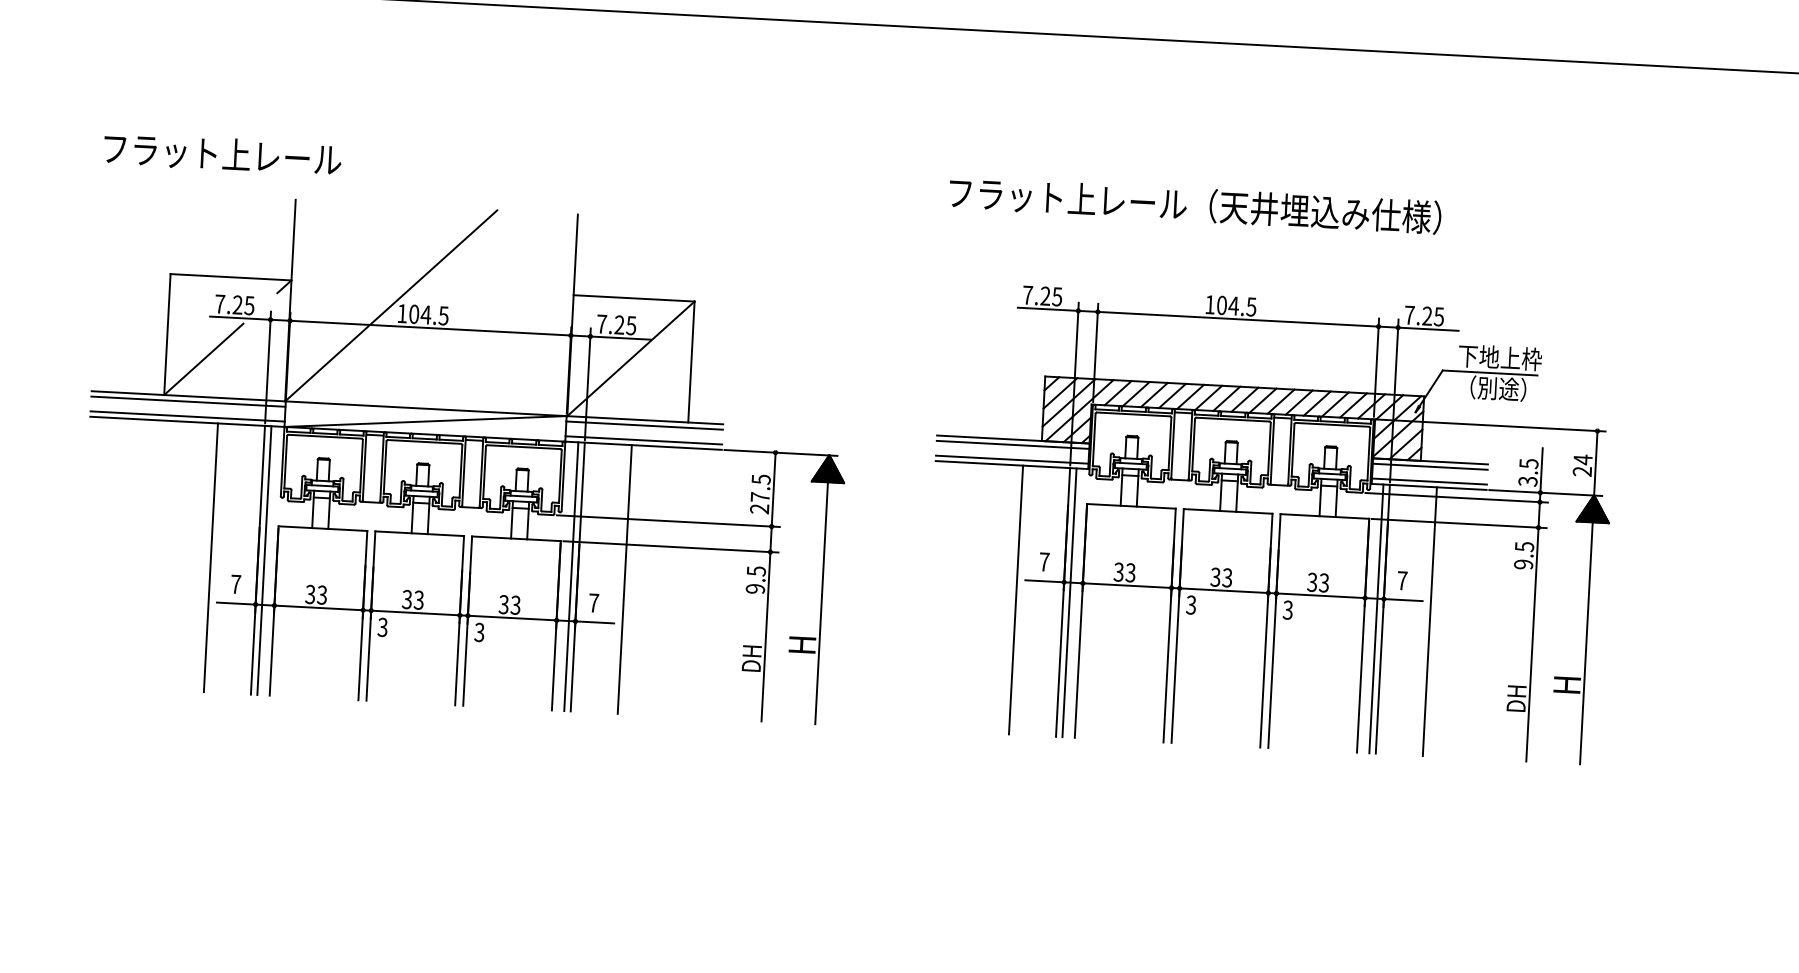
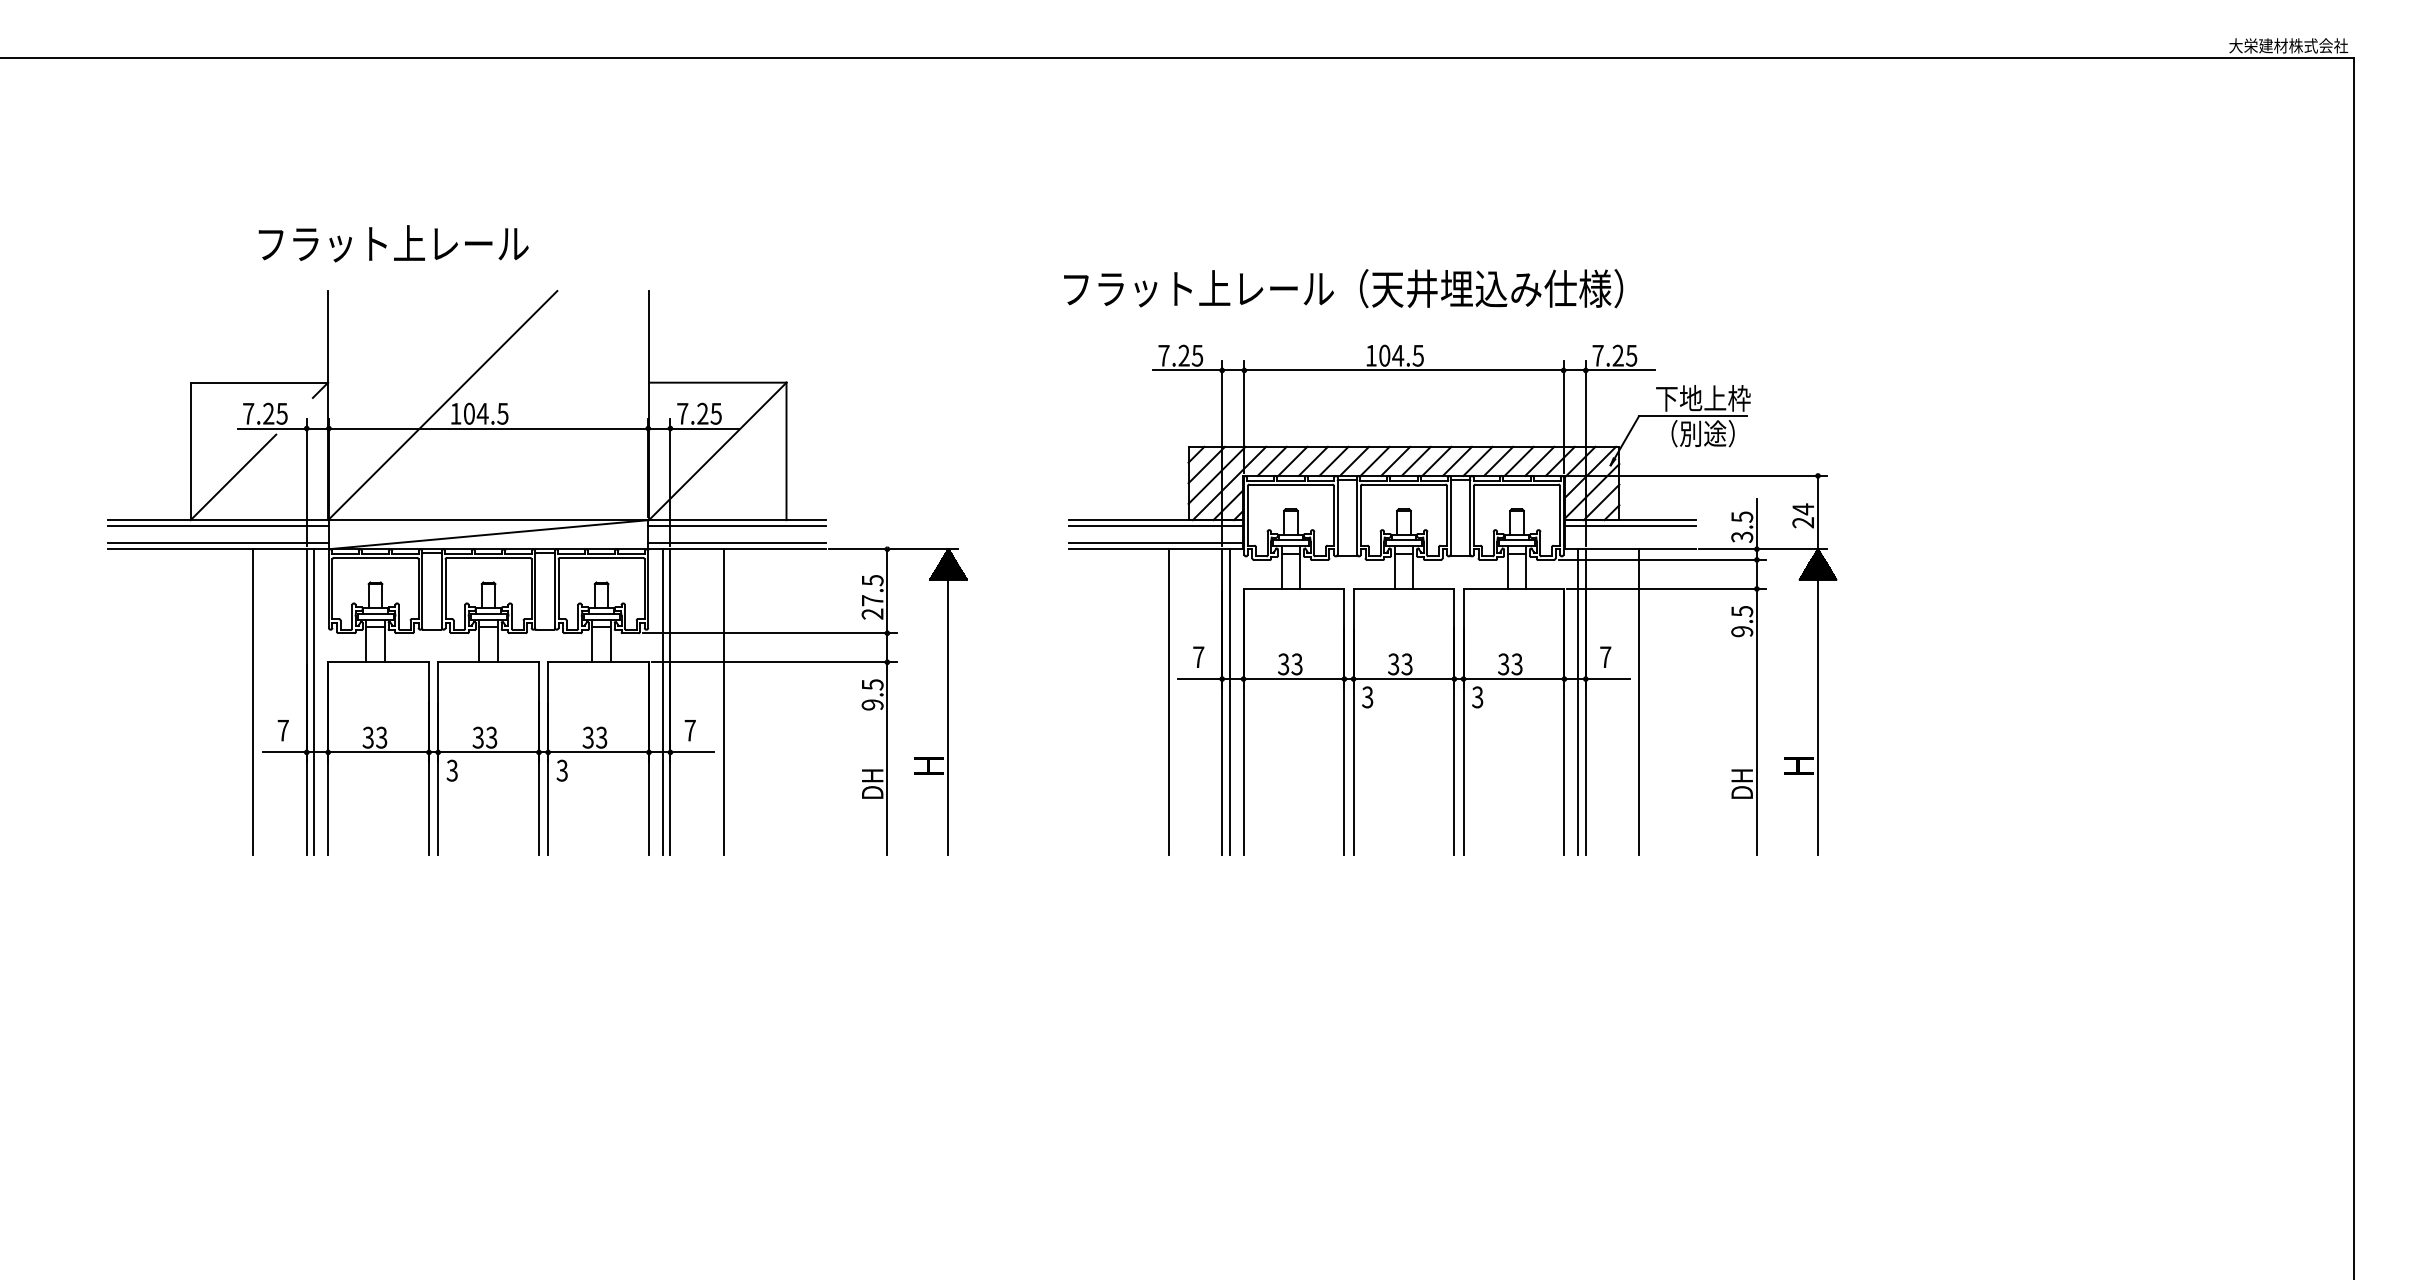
text: (222, 154) -> (393, 243), moved
text: (1195, 205) -> (1343, 288), moved
line: (1429, 481) -> (1630, 543), removed

